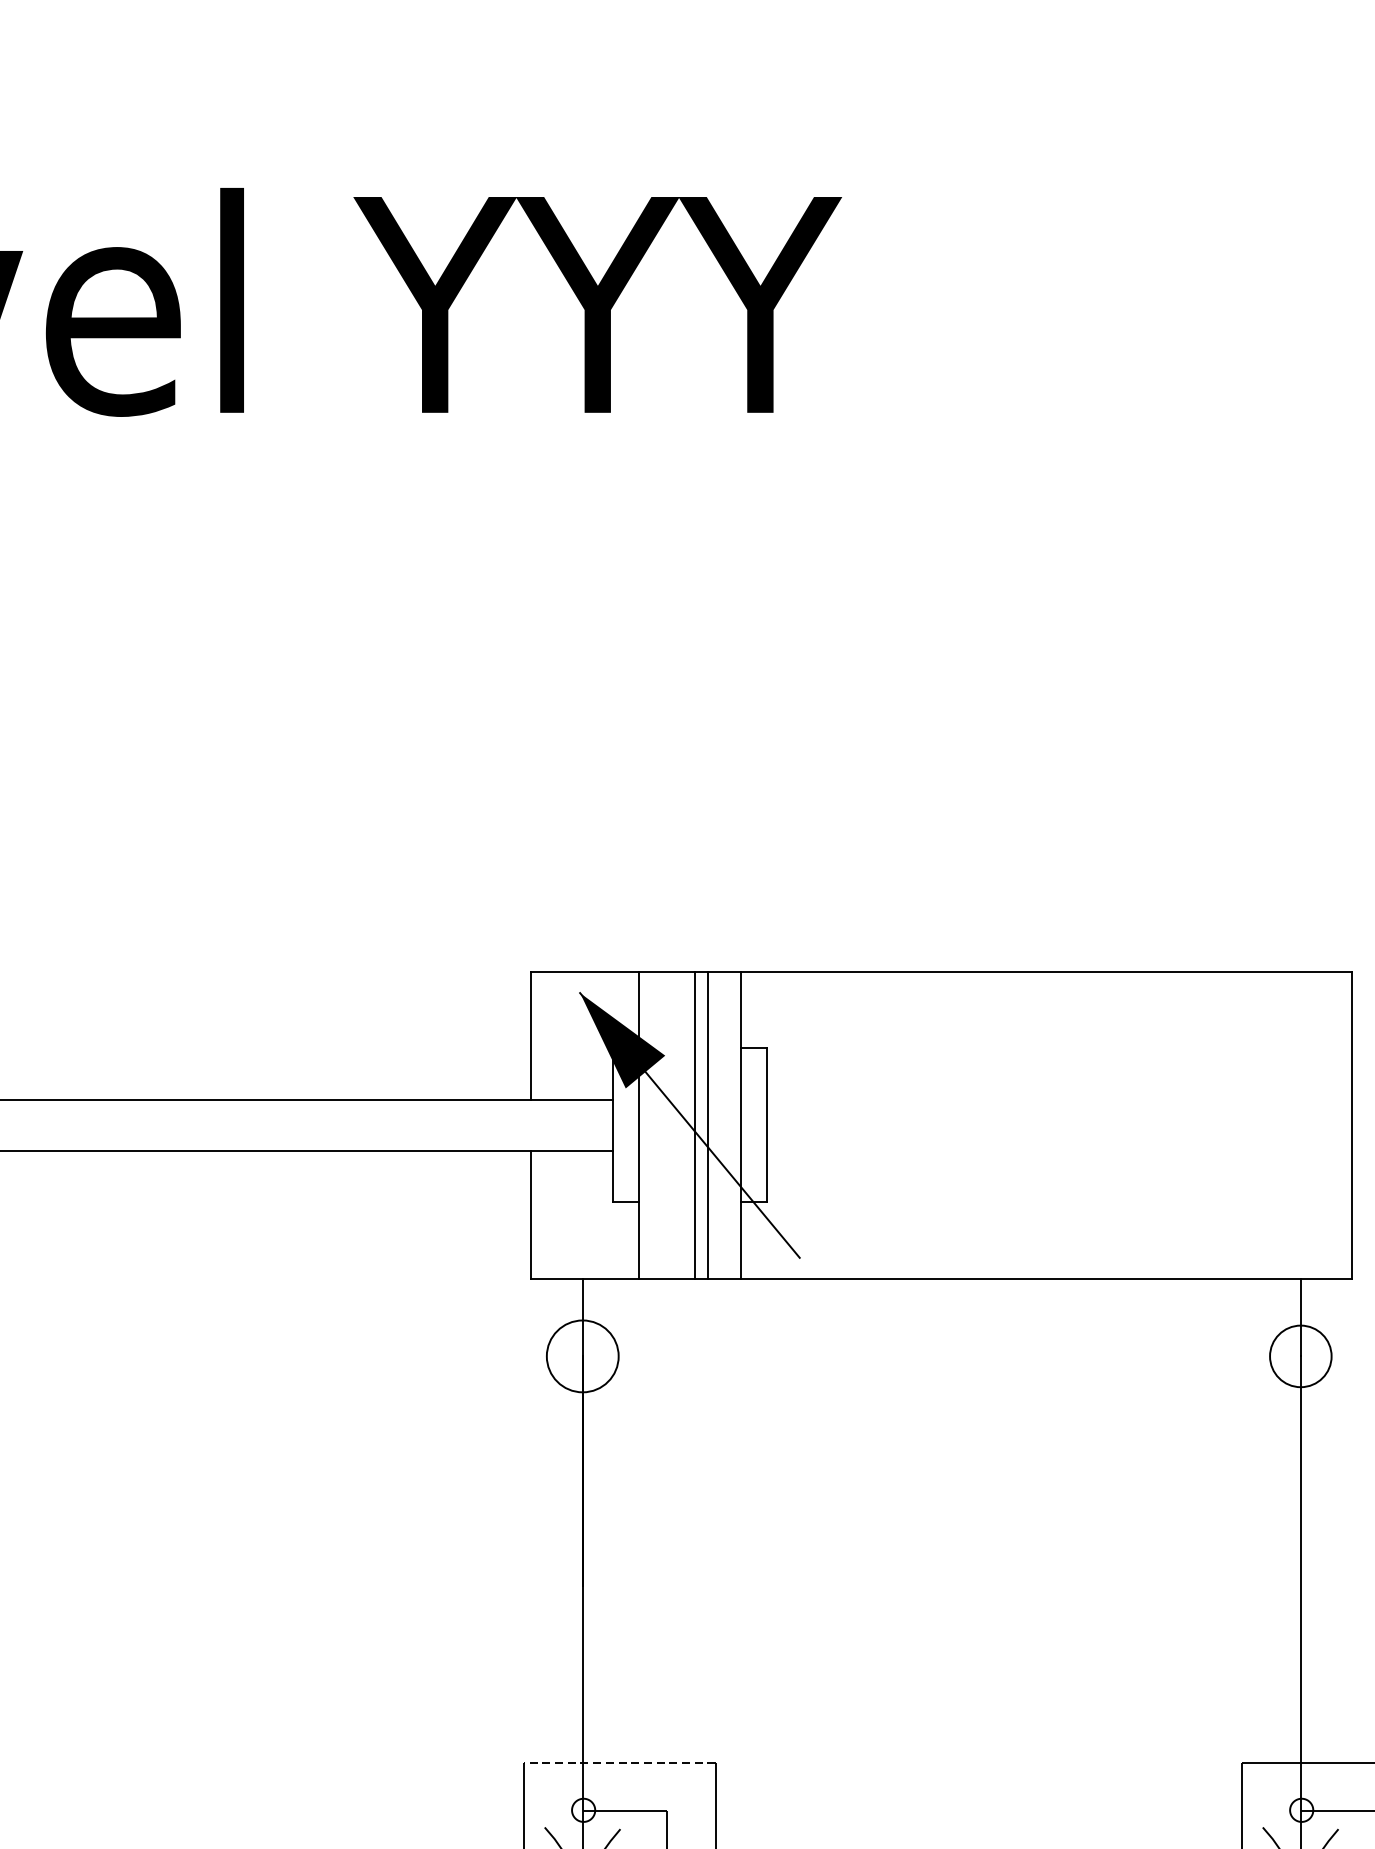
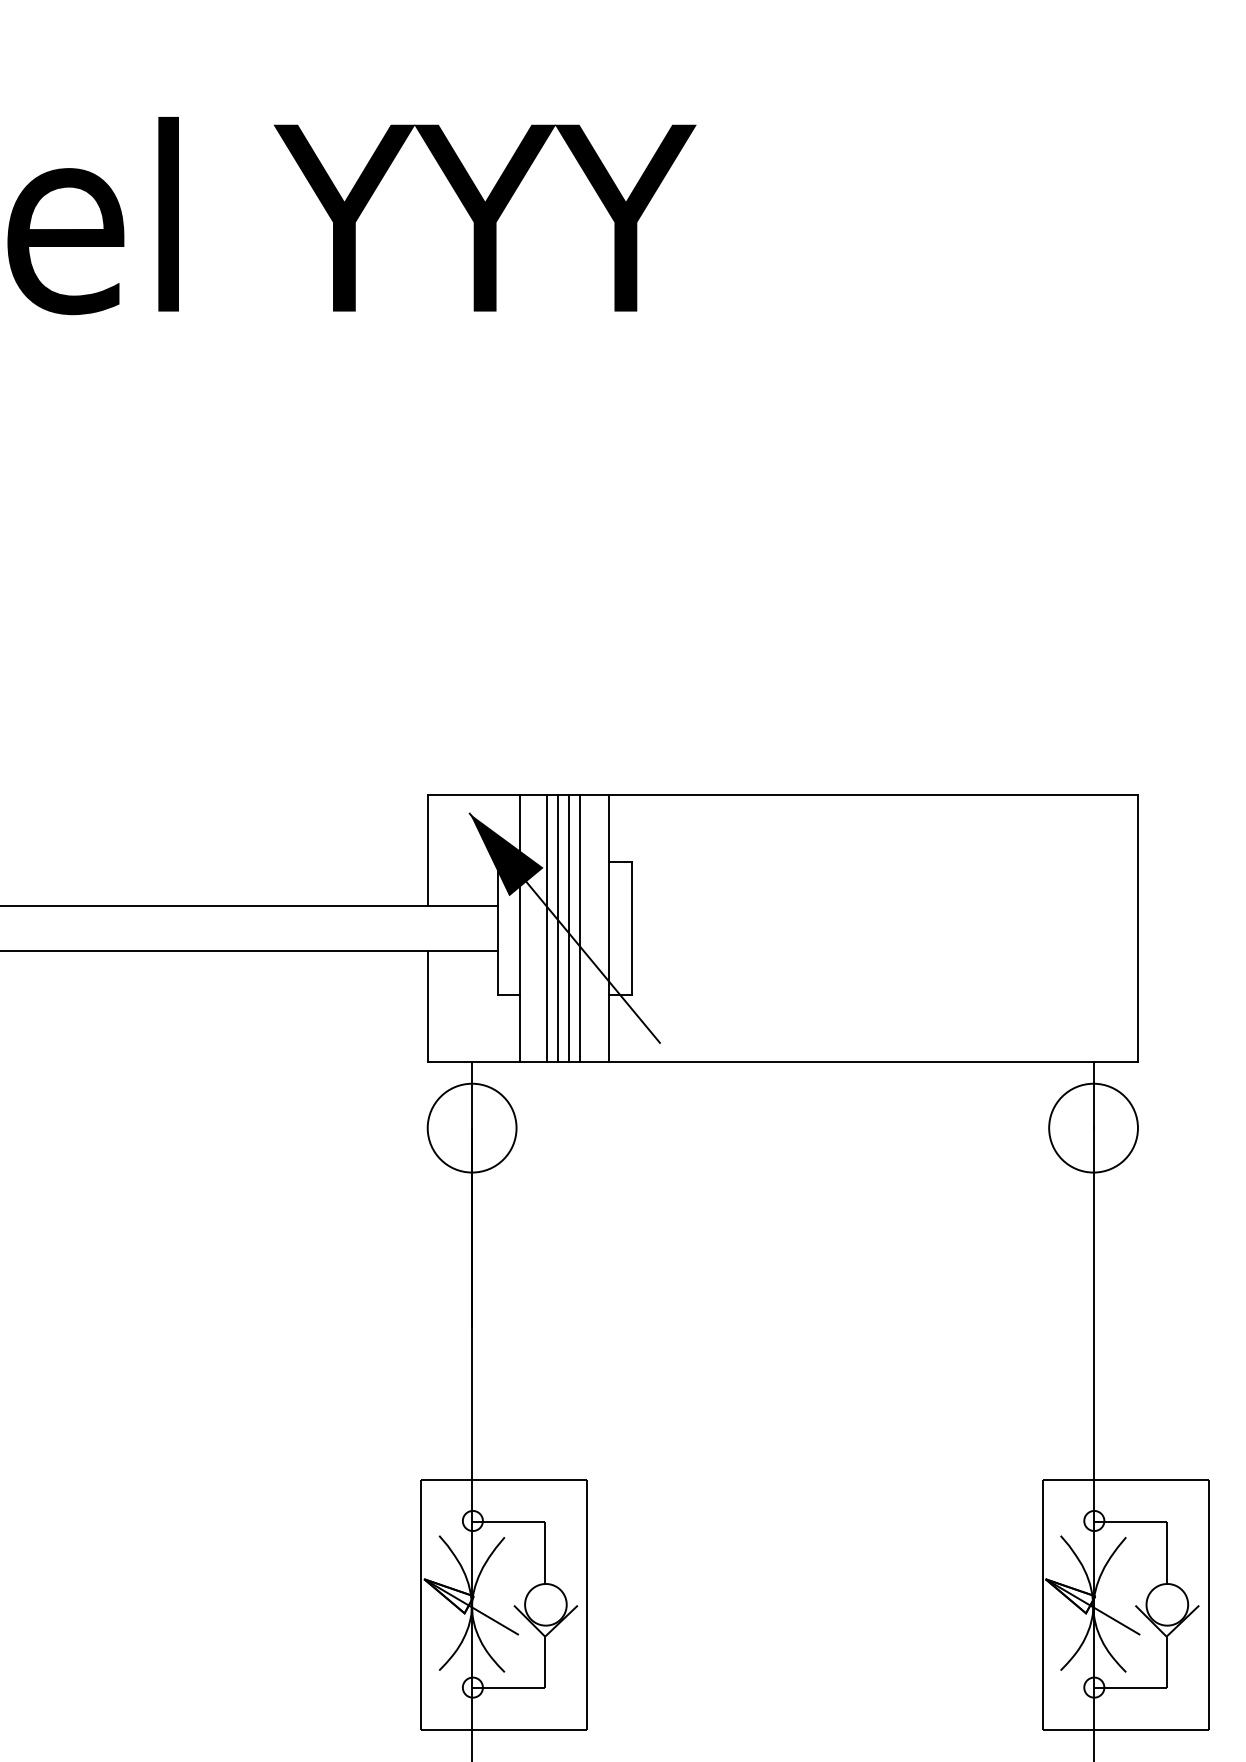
line: (669, 1125) -> (547, 928), added
line: (682, 1125) -> (558, 928), added
circle: (582, 1355) -> (471, 1127), size x1.43
circle: (1300, 1355) -> (1093, 1127), size x1.67
line: (620, 1763) -> (504, 1480), dashed -> solid

